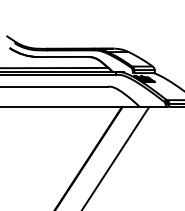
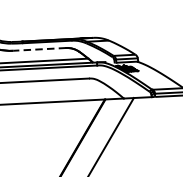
line: (63, 56) -> (39, 48), solid -> dashed

